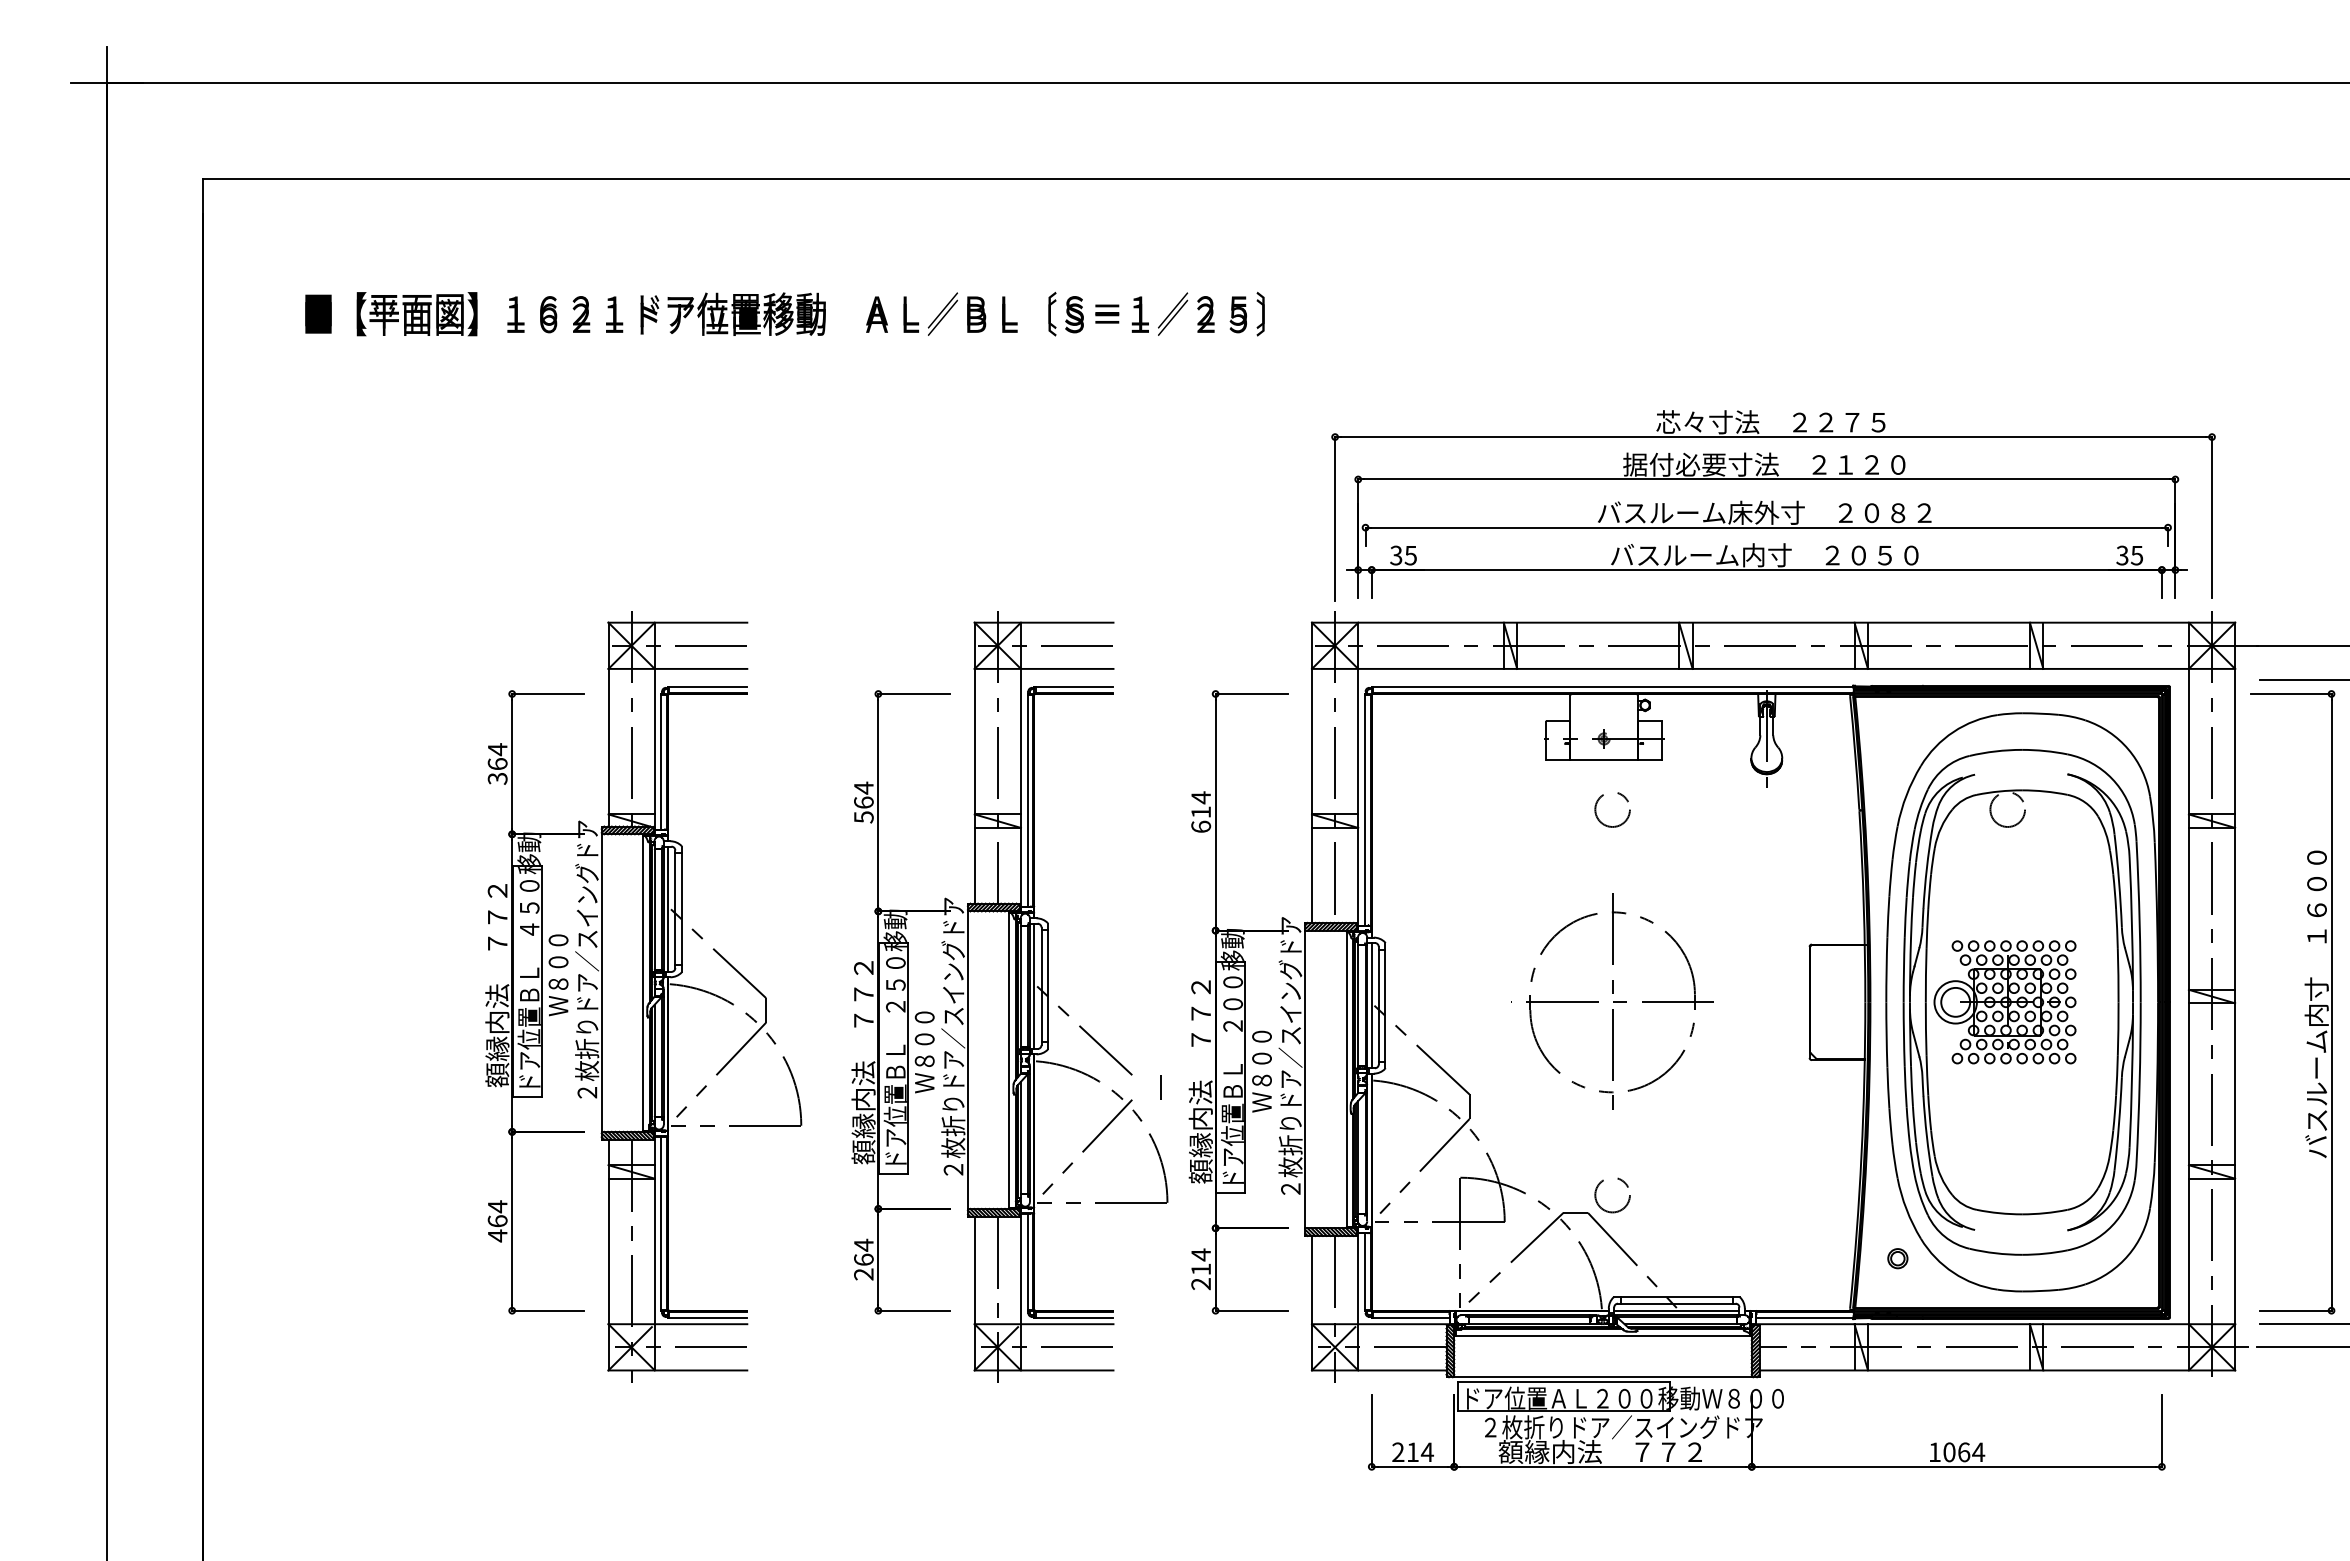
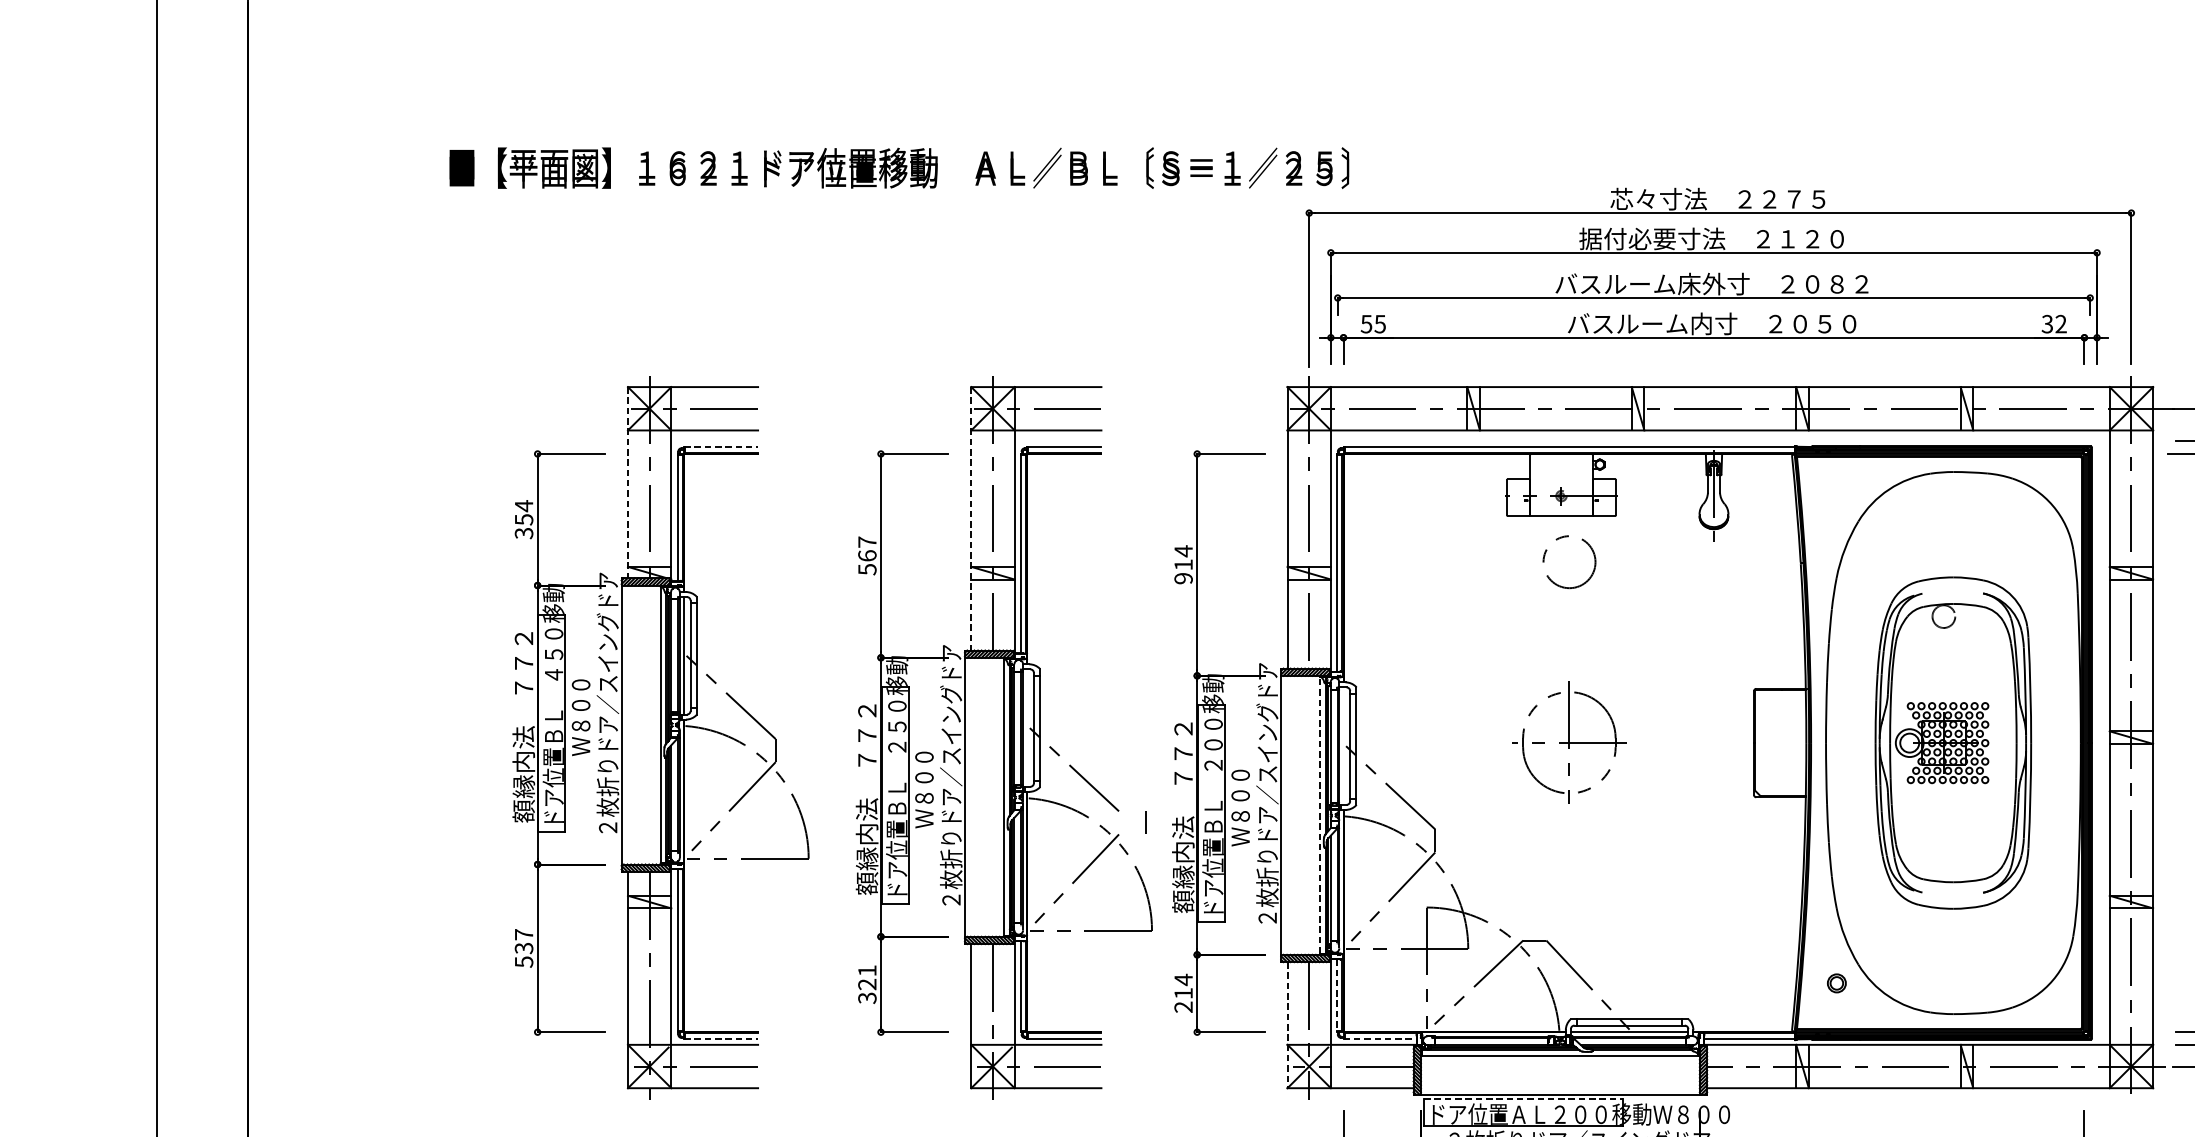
text: (784, 313) -> (898, 167), moved
text: (1396, 554) -> (1366, 323), 35 -> 55
text: (2137, 555) -> (2061, 324), 35 -> 32
line: (707, 687) -> (720, 447), solid -> dashed
line: (608, 724) -> (627, 482), solid -> dashed
line: (974, 763) -> (971, 519), solid -> dashed
text: (497, 764) -> (523, 520), 364 -> 354
text: (863, 787) -> (867, 541), 564 -> 567
circle: (1612, 809) -> (1569, 562), size x1.6
text: (1201, 826) -> (1183, 578), 614 -> 914
line: (1034, 986) -> (1027, 728), removed
part: (1612, 1001) -> (1569, 742), size x0.6
part: (2021, 1002) -> (1952, 743), size x0.7
line: (1371, 1005) -> (1343, 746), removed
line: (1346, 1078) -> (1319, 814), solid -> dashed
circle: (1612, 1195) -> (1569, 924), removed
text: (497, 1221) -> (523, 948), 464 -> 537
text: (863, 1259) -> (867, 984), 264 -> 321
line: (1364, 1271) -> (1336, 995), solid -> dashed
line: (1311, 1303) -> (1287, 1025), solid -> dashed
line: (707, 1317) -> (720, 1038), solid -> dashed
line: (1410, 1317) -> (1379, 1038), solid -> dashed
line: (1563, 1381) -> (1523, 1098), solid -> dashed

